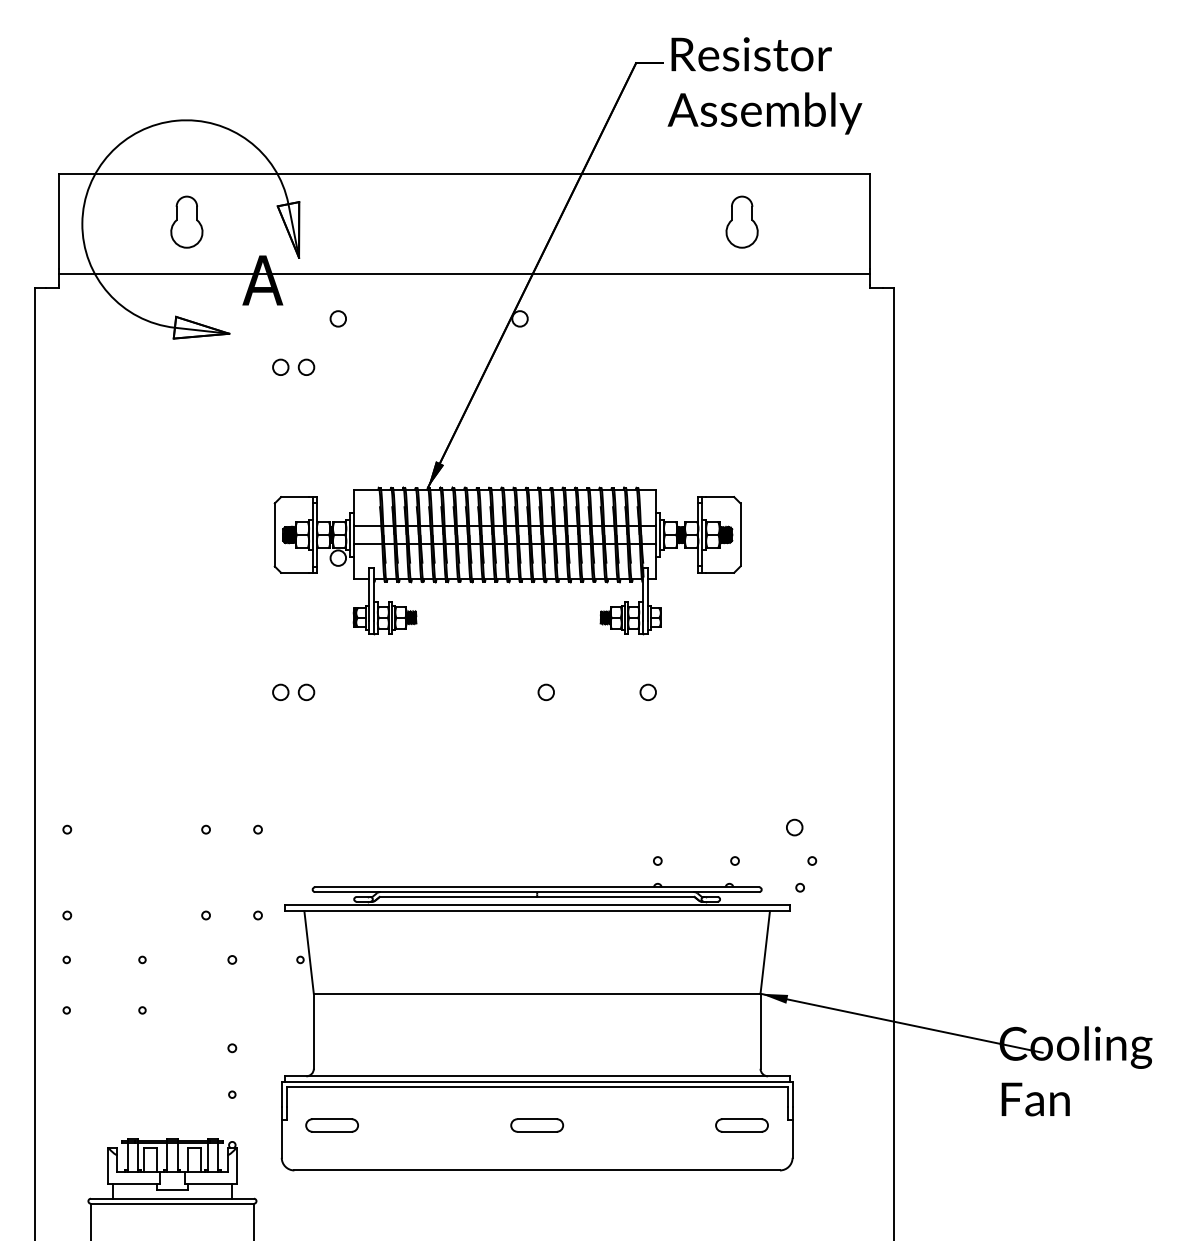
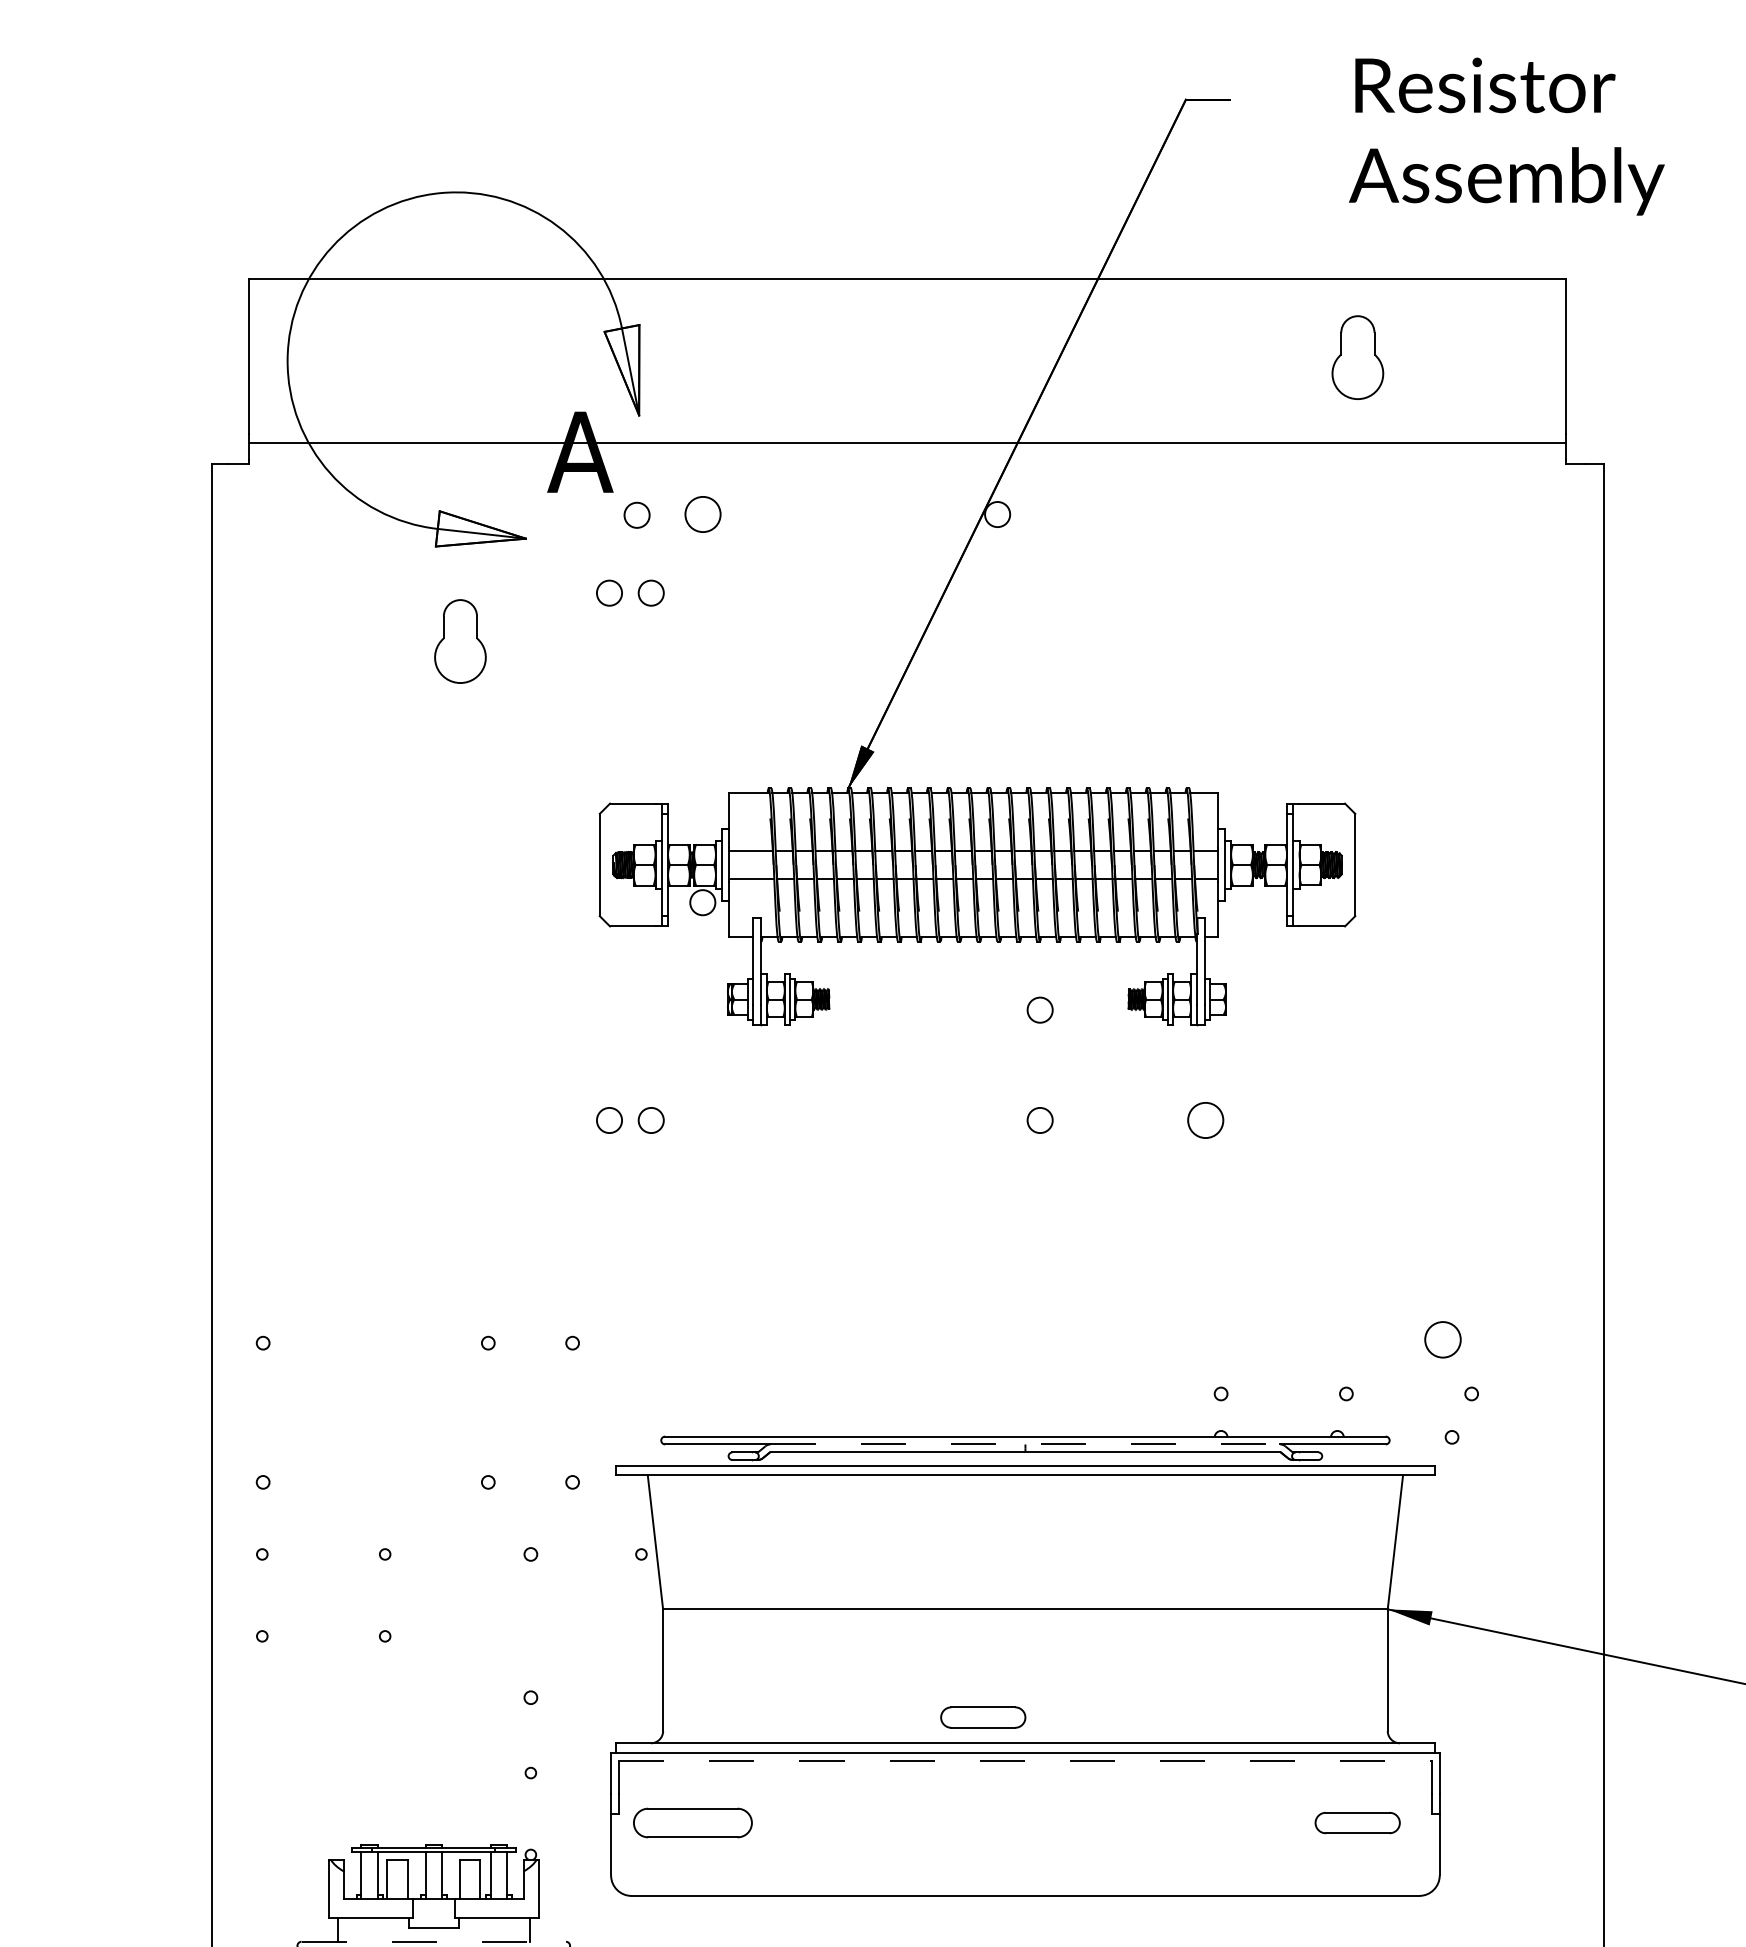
text: (764, 85) -> (1506, 135), moved
part: (186, 221) -> (459, 640), moved
circle: (297, 318) -> (636, 513), added
circle: (337, 318) -> (701, 513), size x1.4
circle: (545, 624) -> (1038, 1010), added
circle: (647, 692) -> (1204, 1120), size x1.4
circle: (794, 827) -> (1442, 1339), size x1.4
line: (537, 892) -> (1025, 1445), solid -> dashed
line: (537, 1087) -> (1025, 1761), solid -> dashed
part: (331, 1125) -> (691, 1823), size x1.4
part: (537, 1125) -> (983, 1717), moved
line: (172, 1198) -> (433, 1941), solid -> dashed

